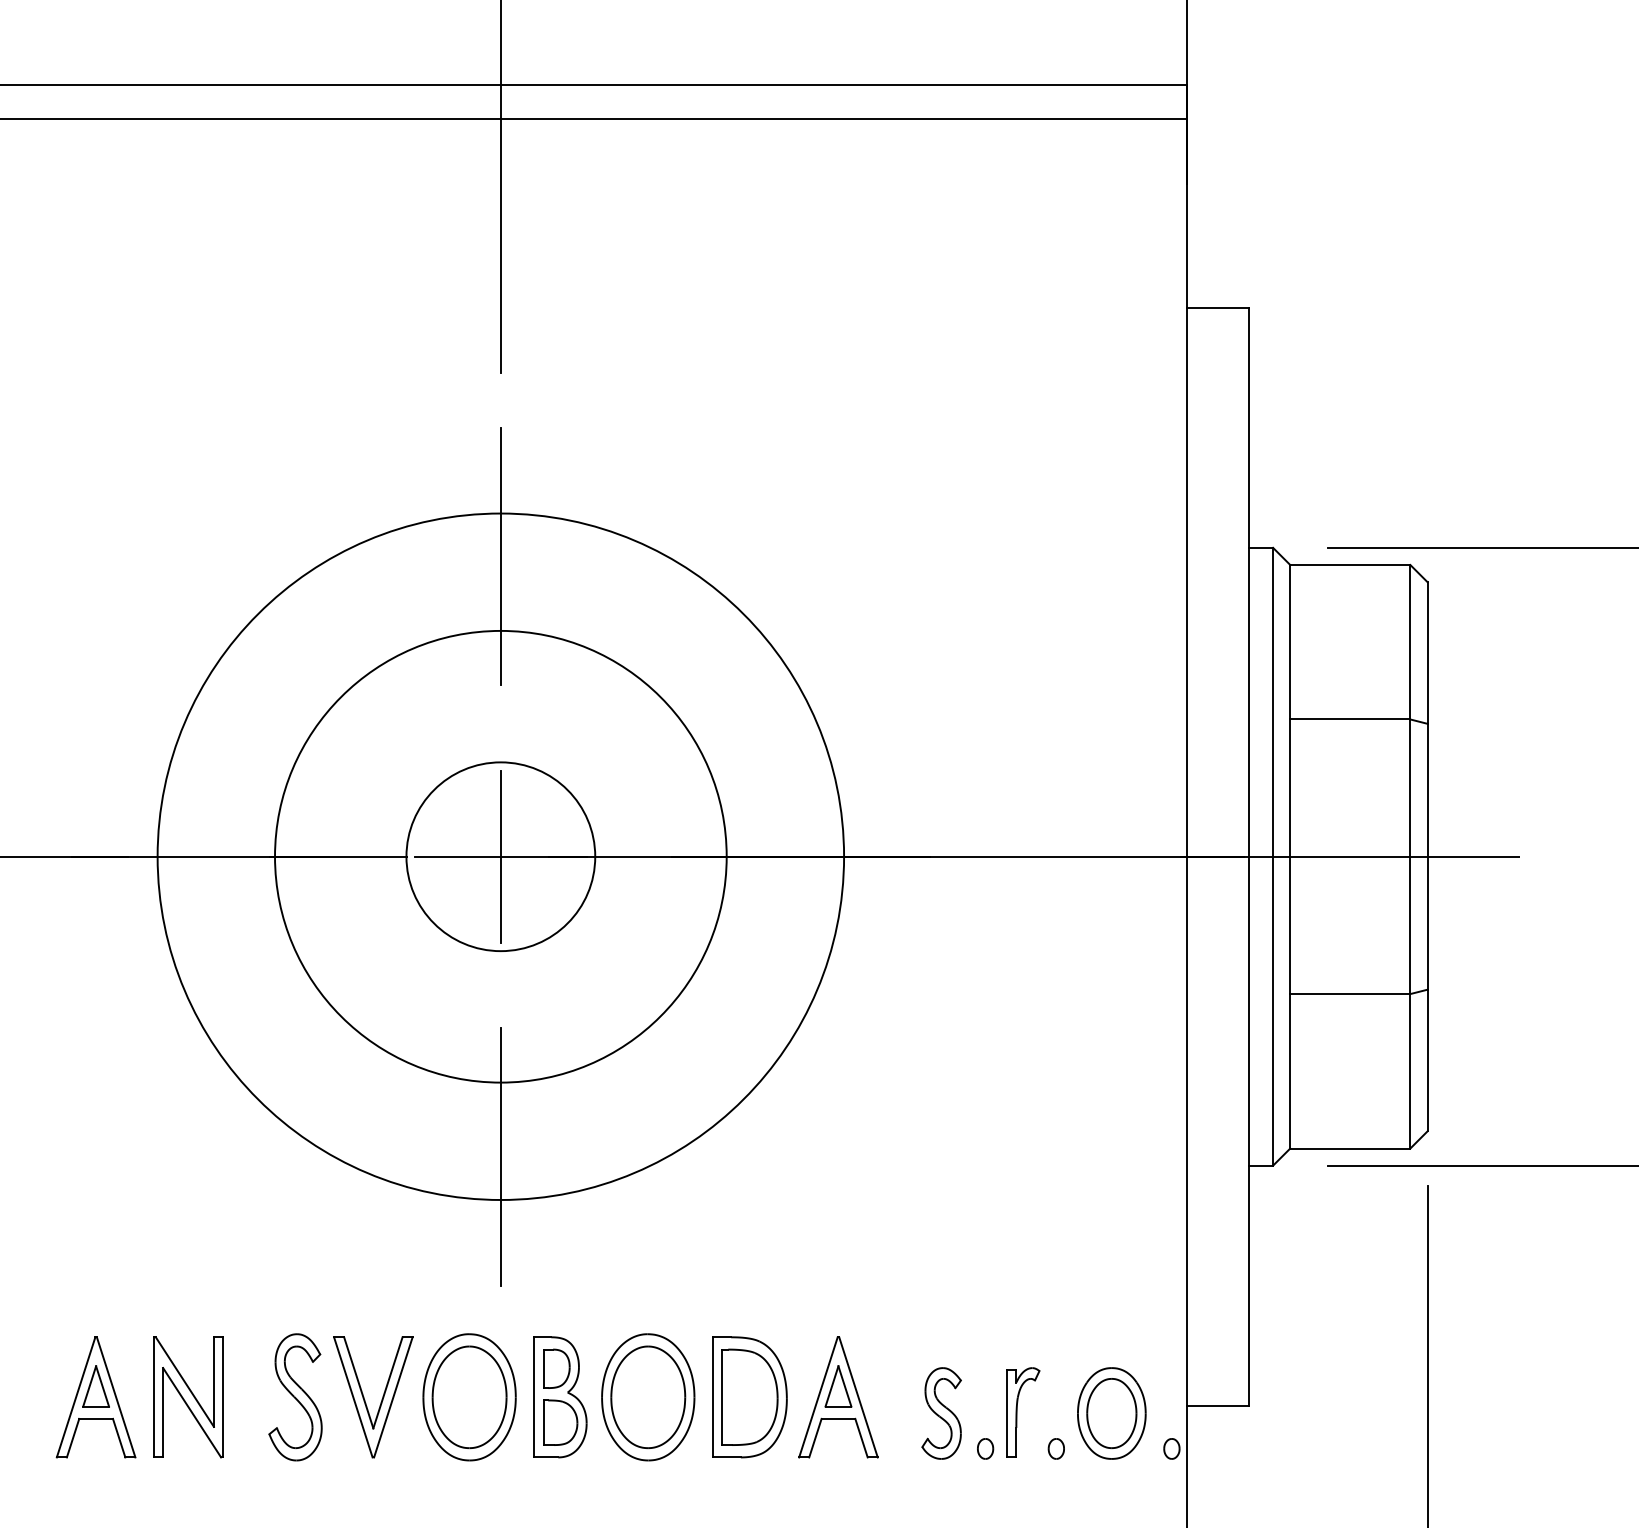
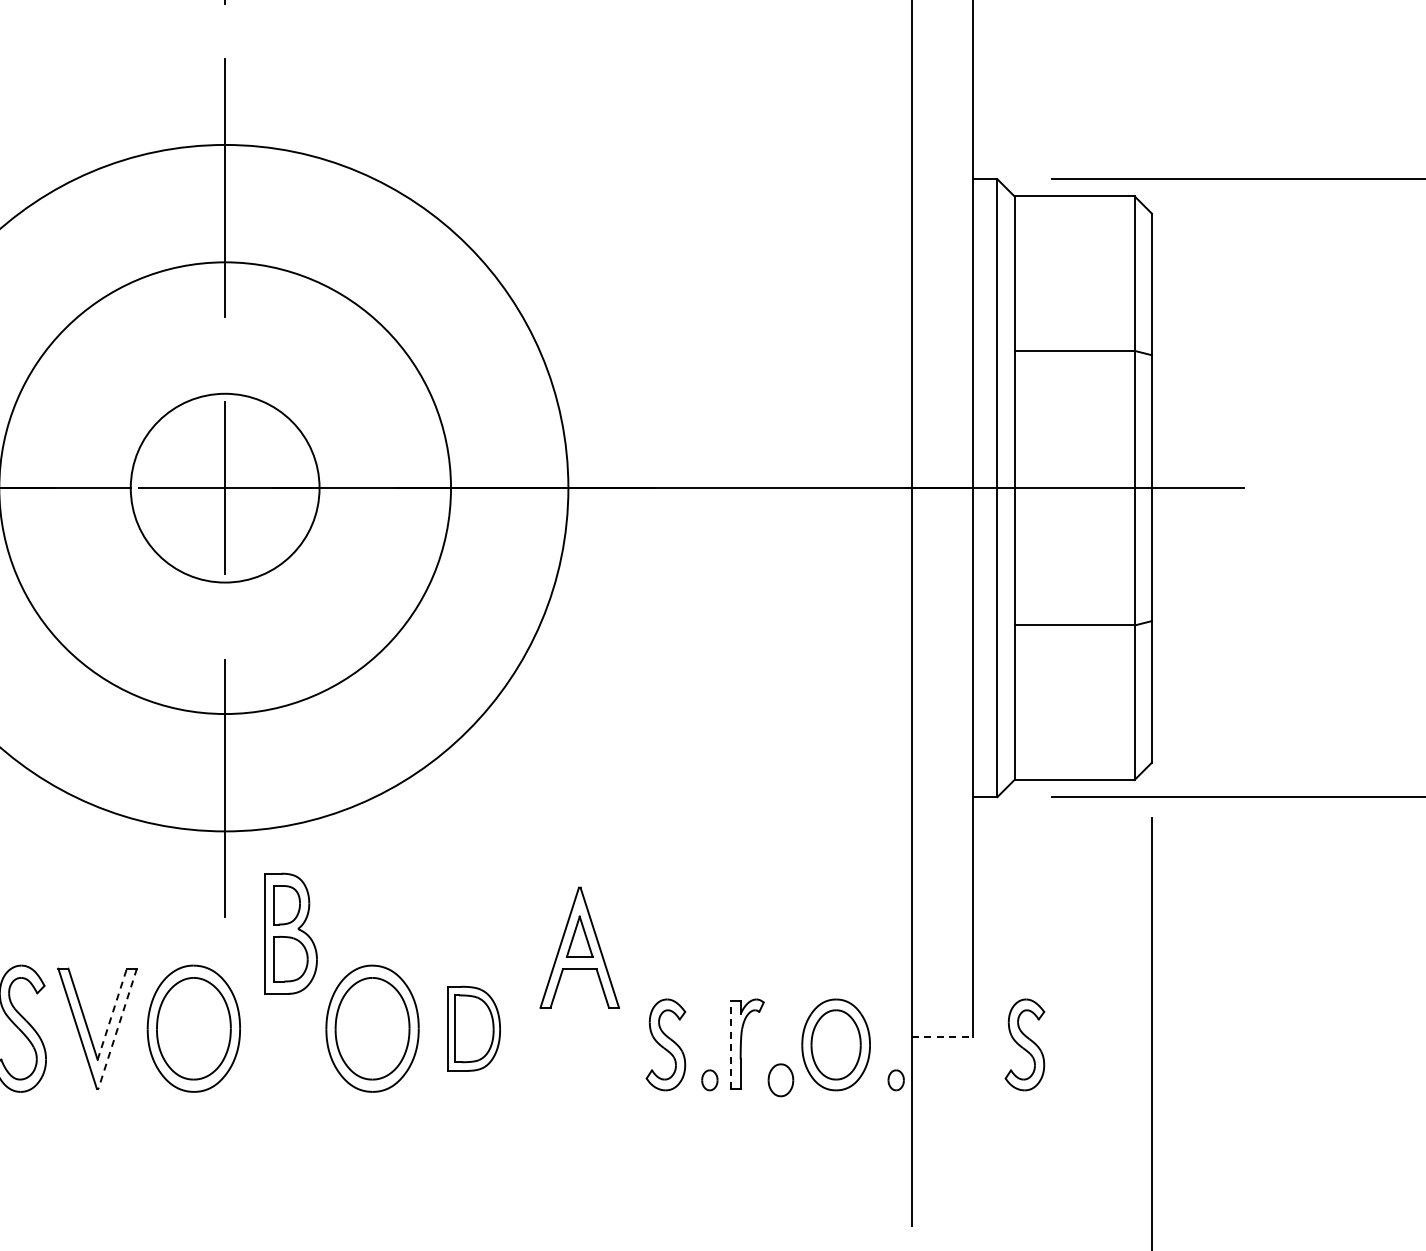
line: (387, 1382) -> (111, 1013), solid -> dashed
line: (393, 1397) -> (117, 1028), solid -> dashed
part: (560, 1397) -> (290, 933), moved
part: (749, 1397) -> (473, 1028), size x0.7
part: (838, 1397) -> (579, 947), moved
line: (1218, 1405) -> (942, 1036), solid -> dashed
line: (1007, 1413) -> (731, 1044), solid -> dashed
part: (1300, 1413) -> (1024, 1044), added
part: (1055, 1448) -> (779, 1079), size x1.6

